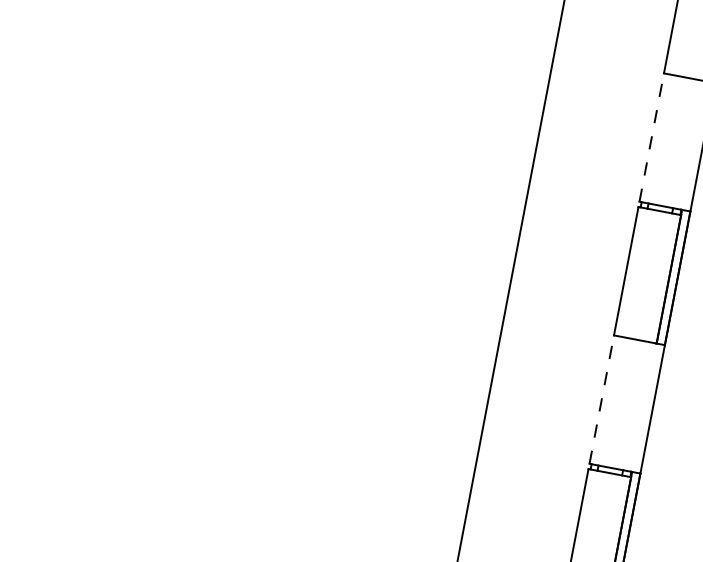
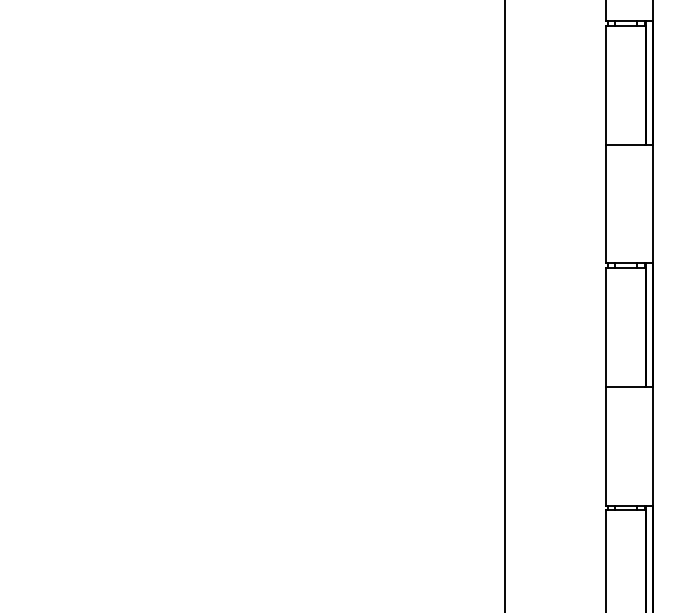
line: (652, 136) -> (606, 203), dashed -> solid
line: (602, 398) -> (606, 445), dashed -> solid

